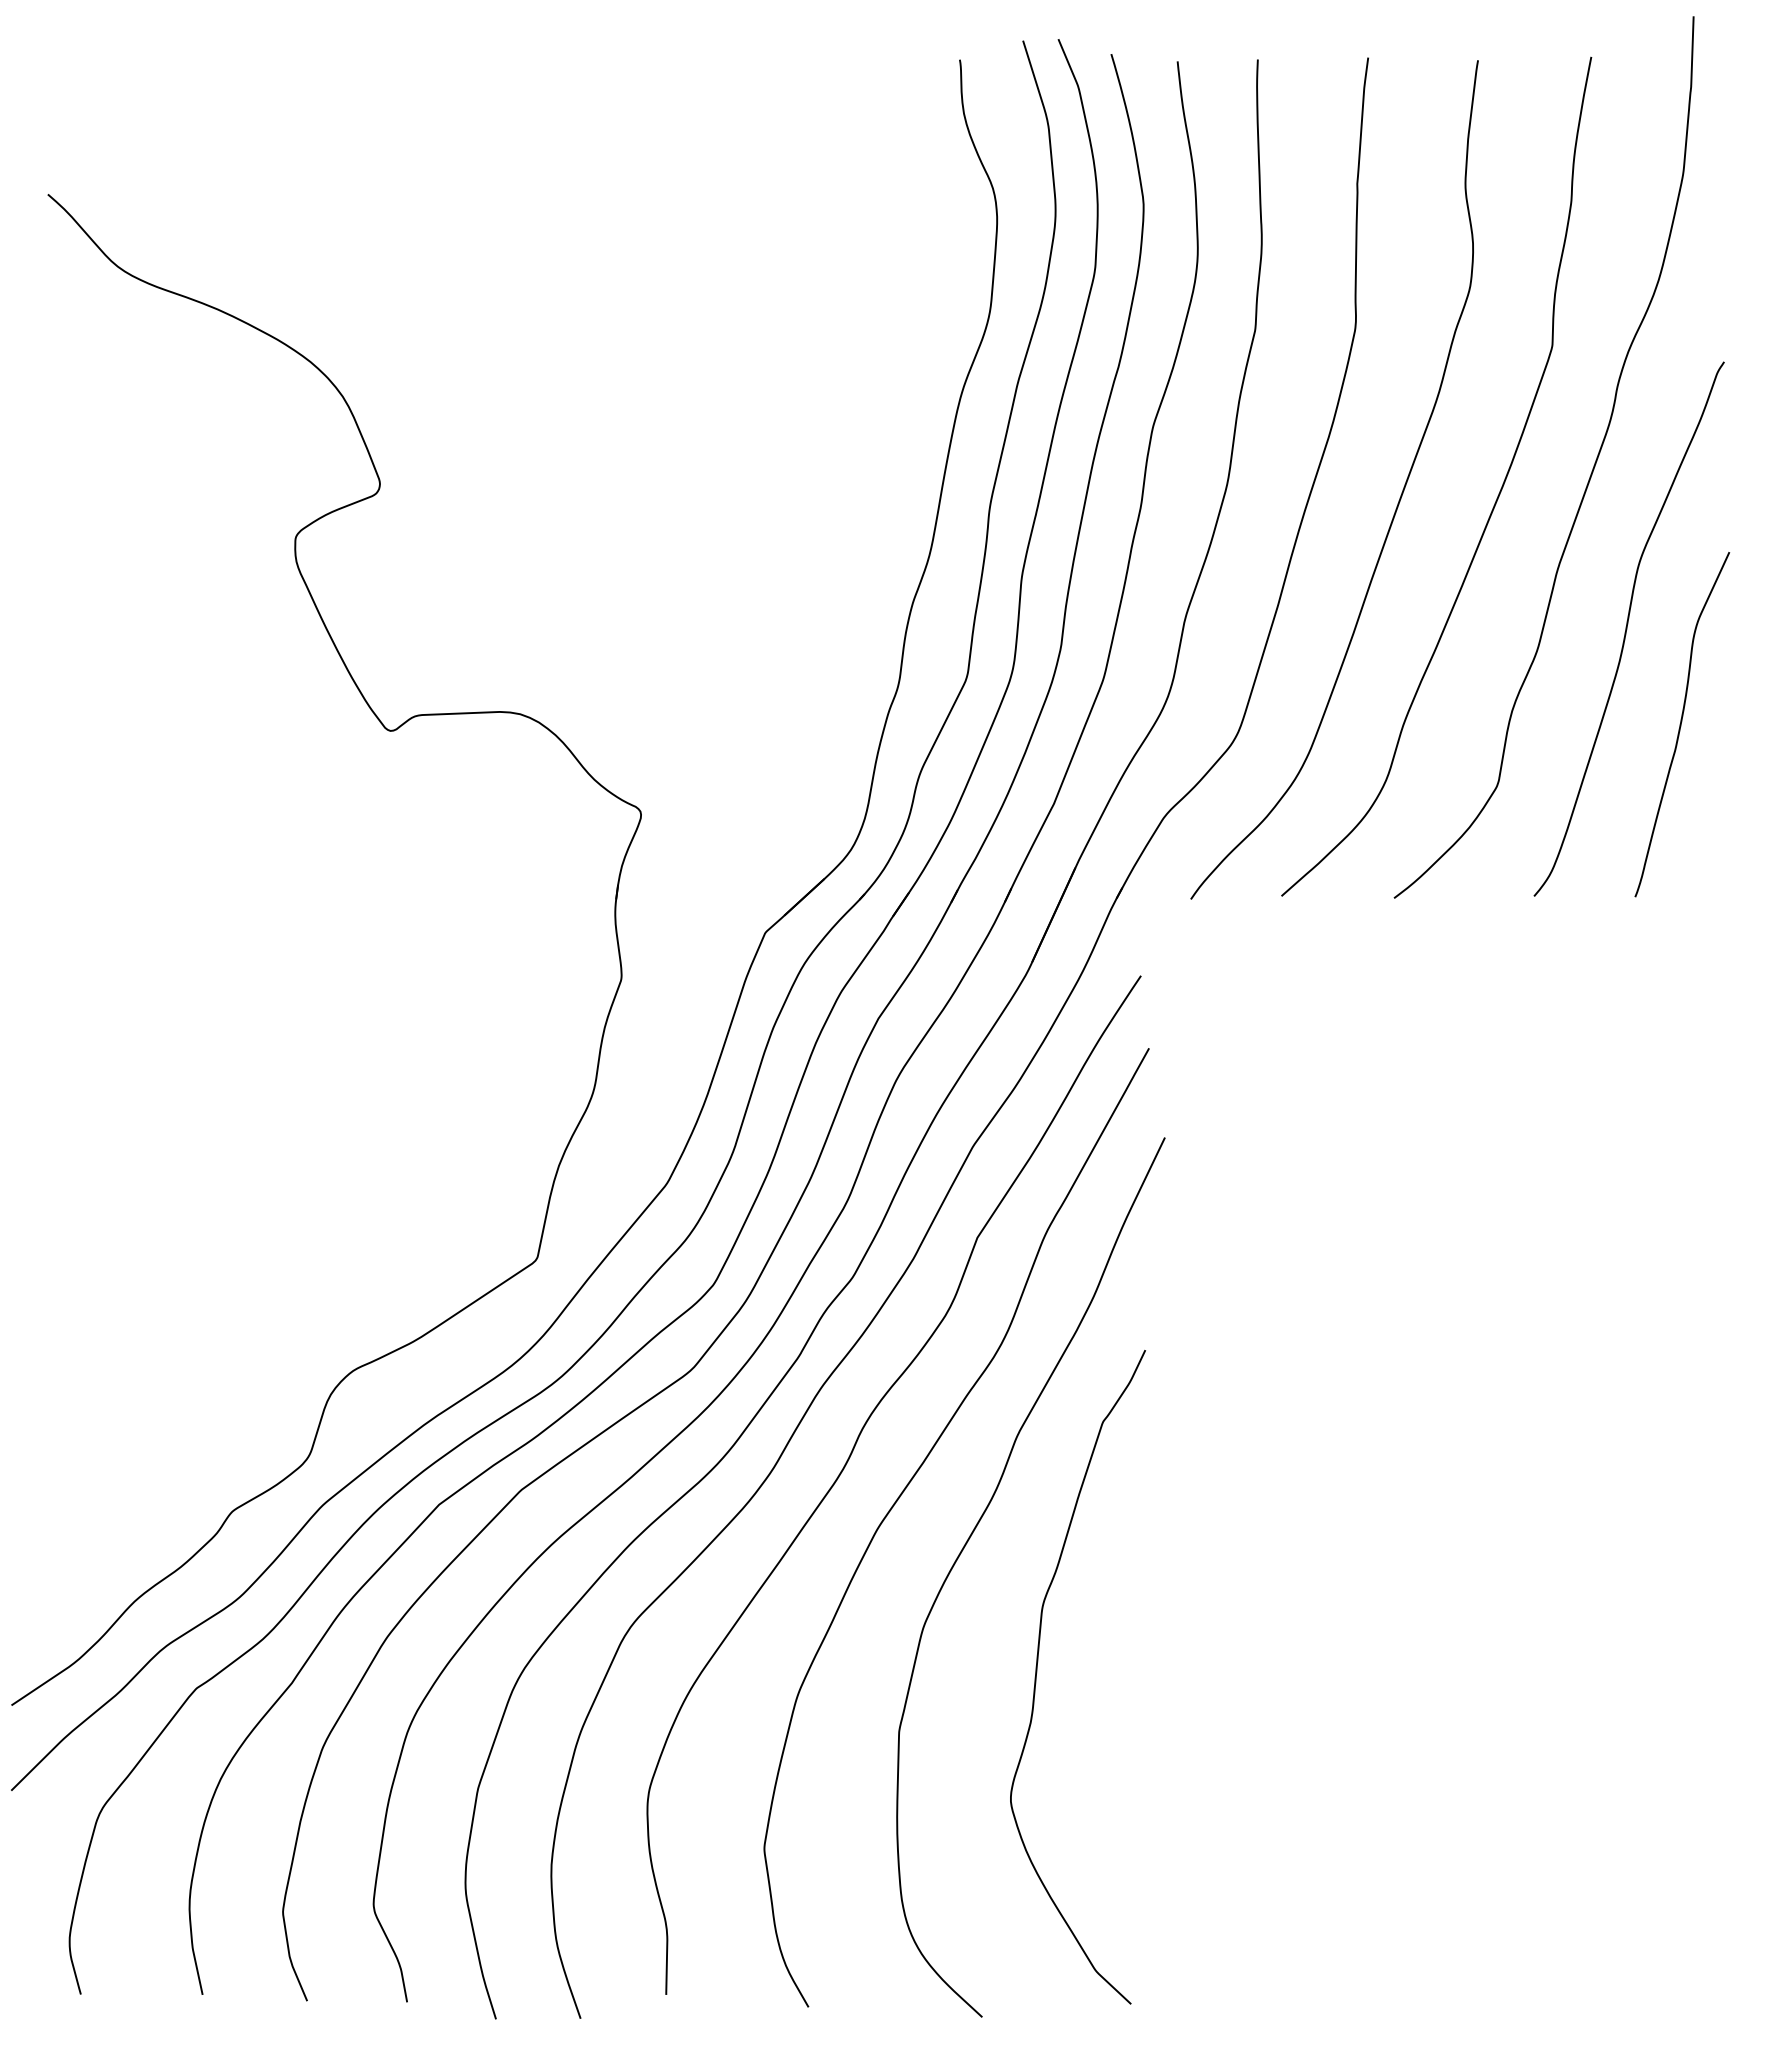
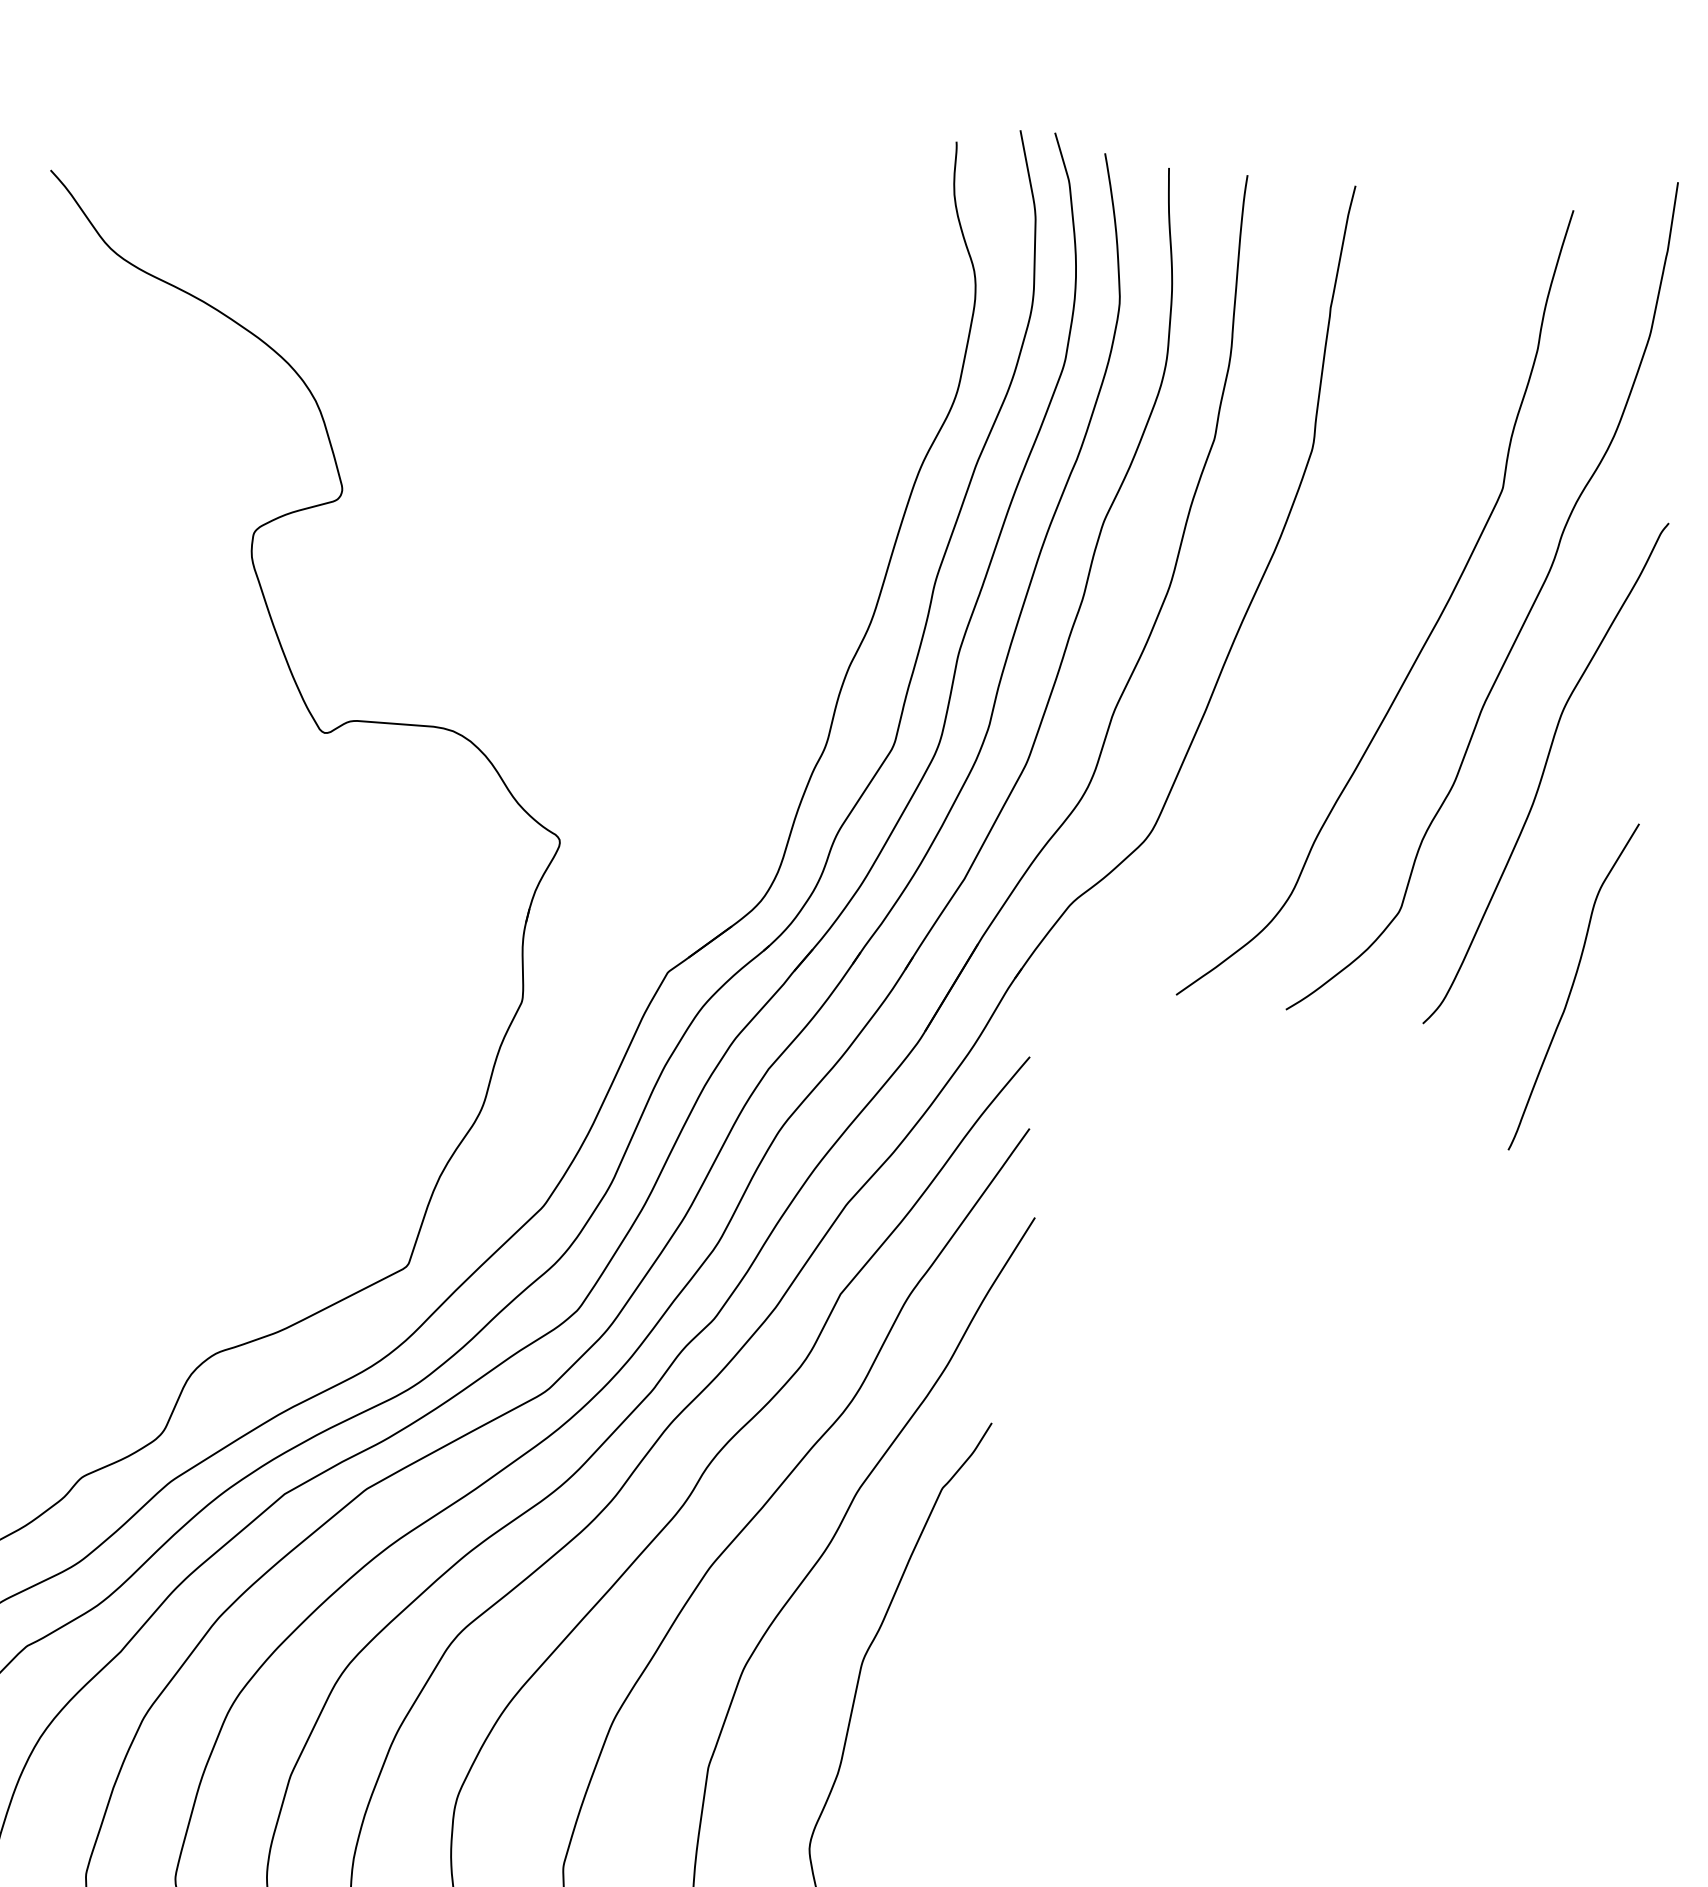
curve: (1398, 500) -> (1335, 621), removed
curve: (1681, 724) -> (1572, 986), moved

